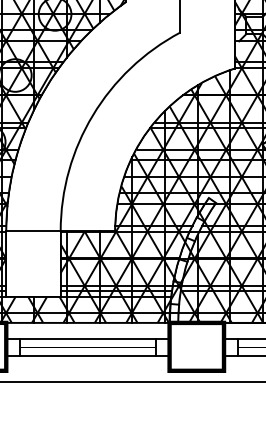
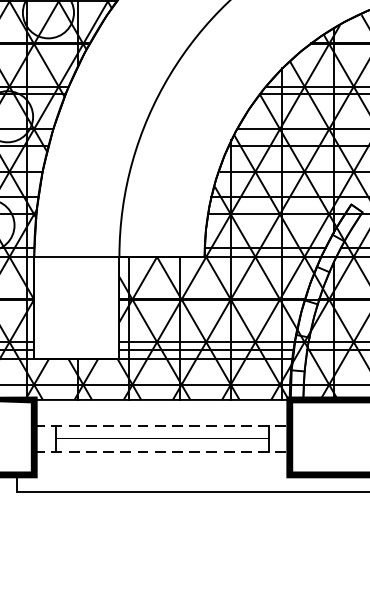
line: (87, 339) -> (161, 425), solid -> dashed
line: (87, 356) -> (161, 452), solid -> dashed

